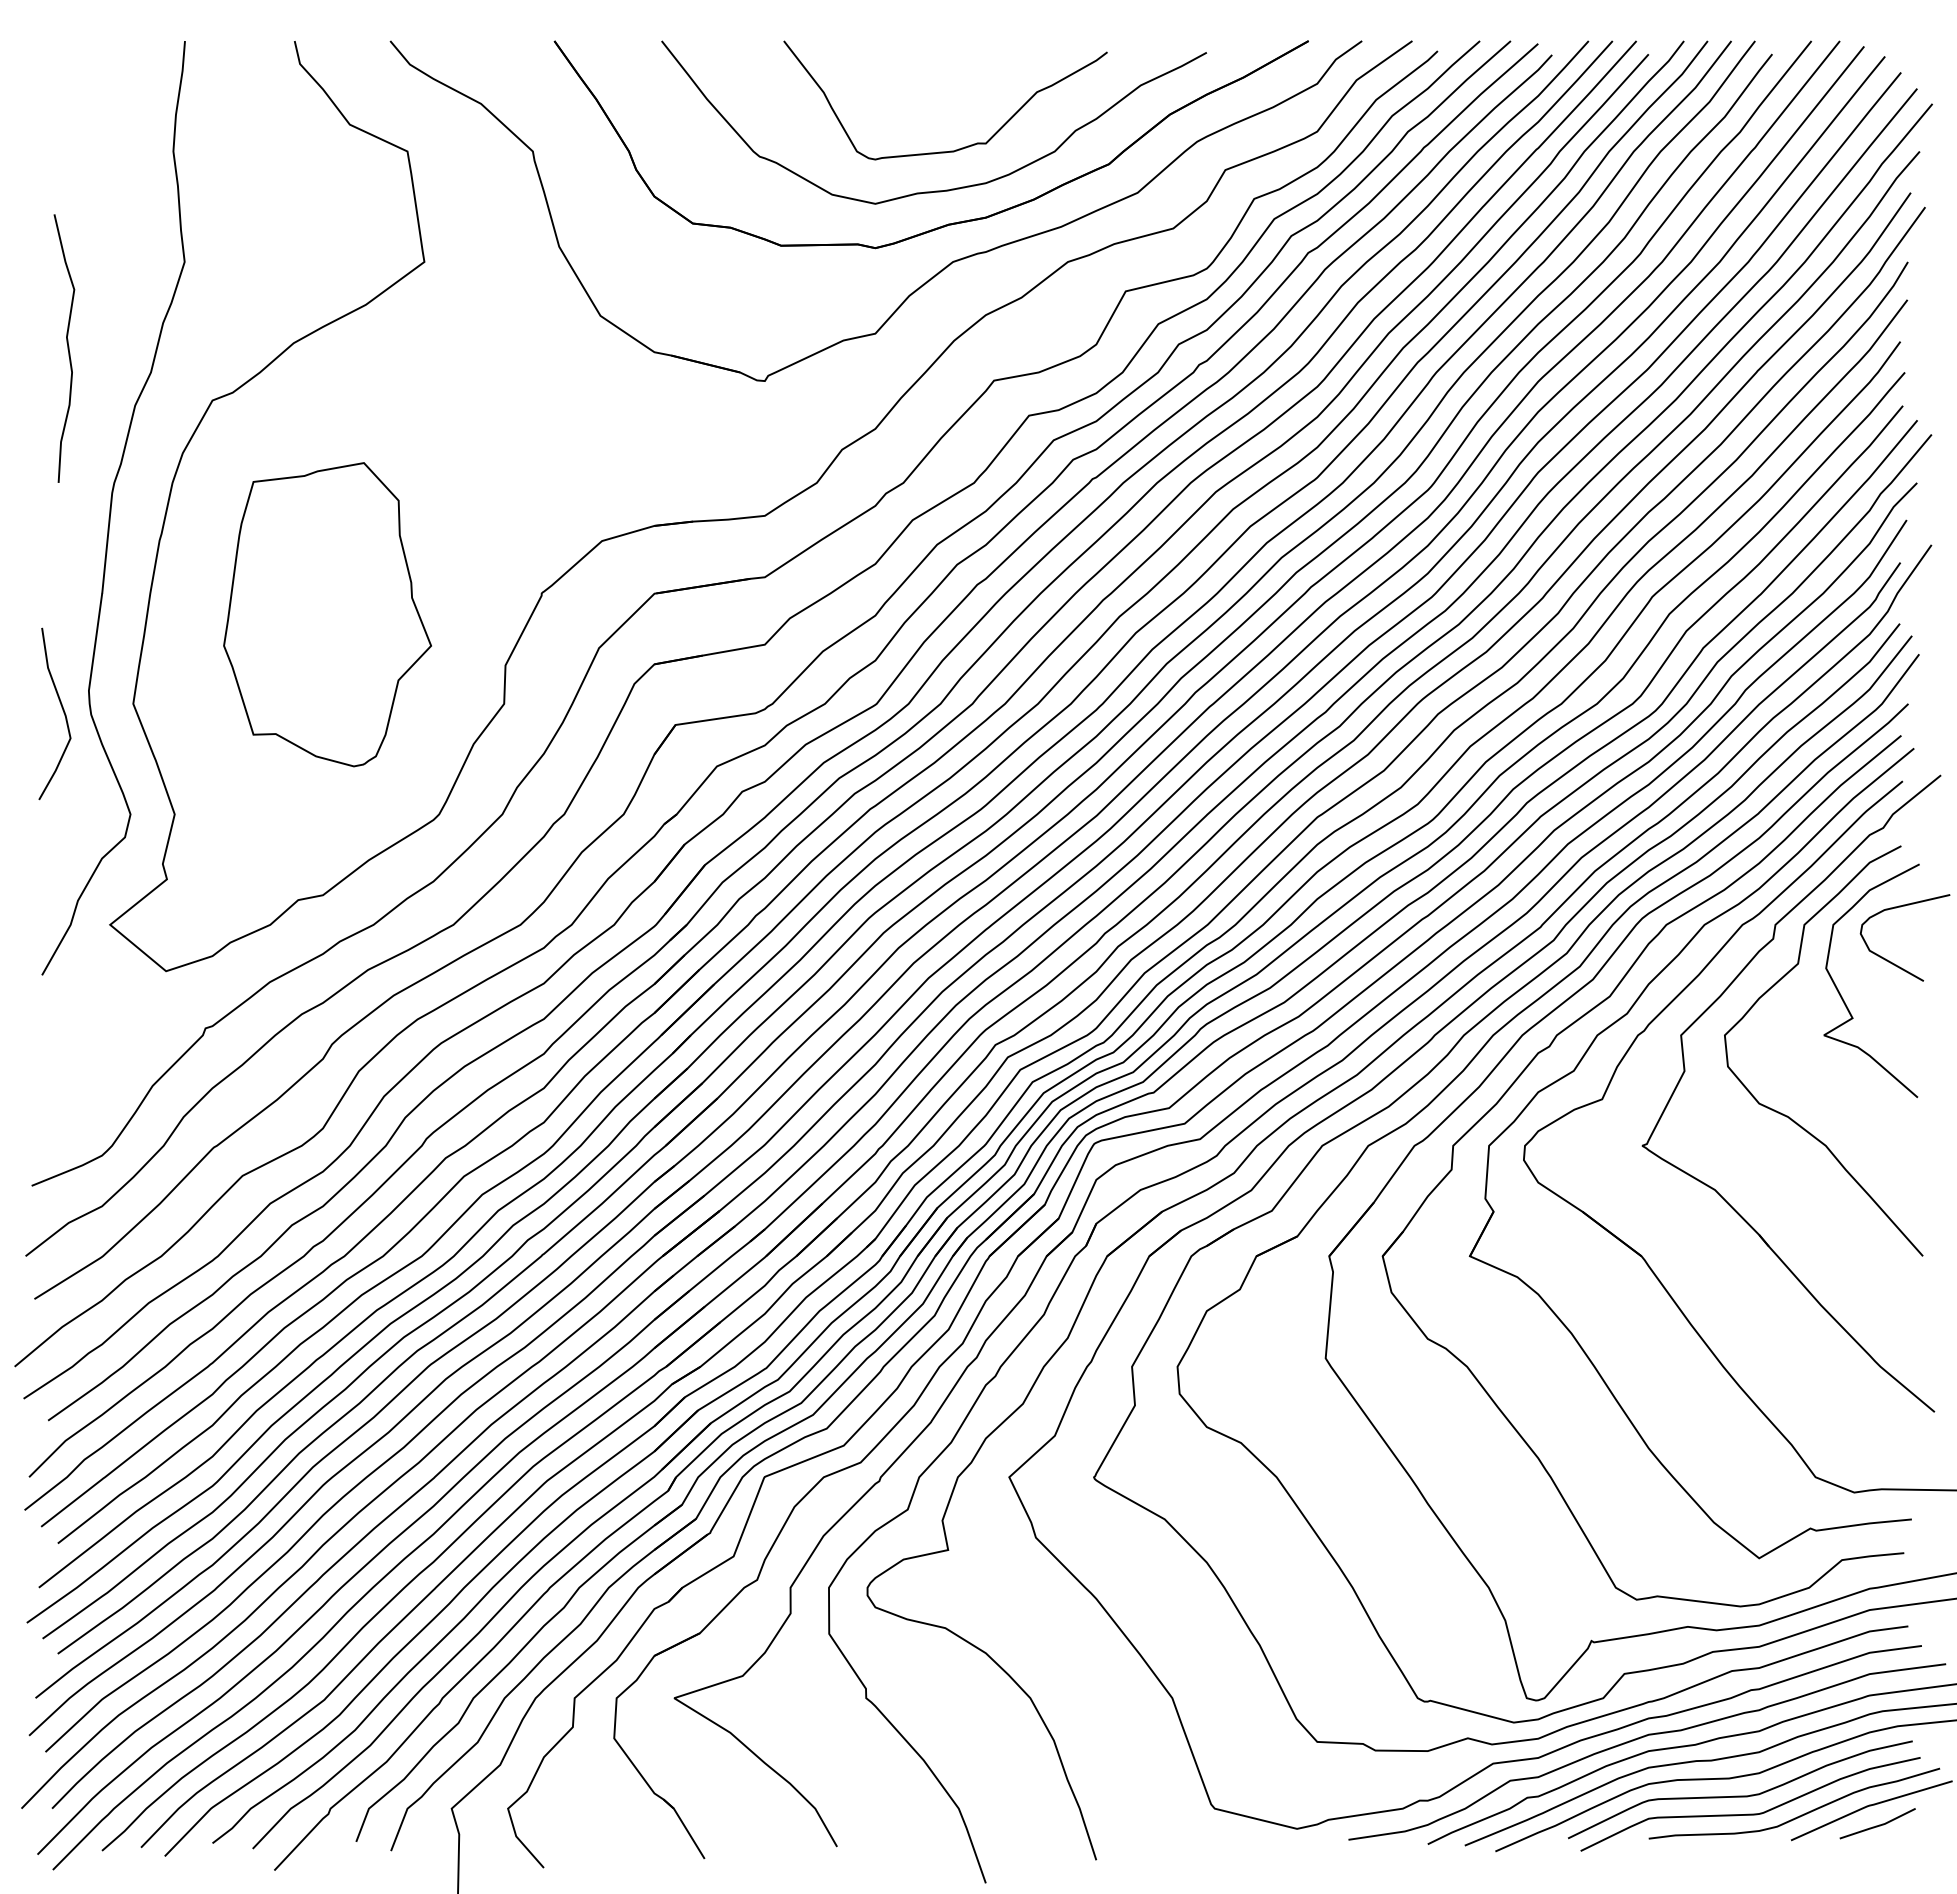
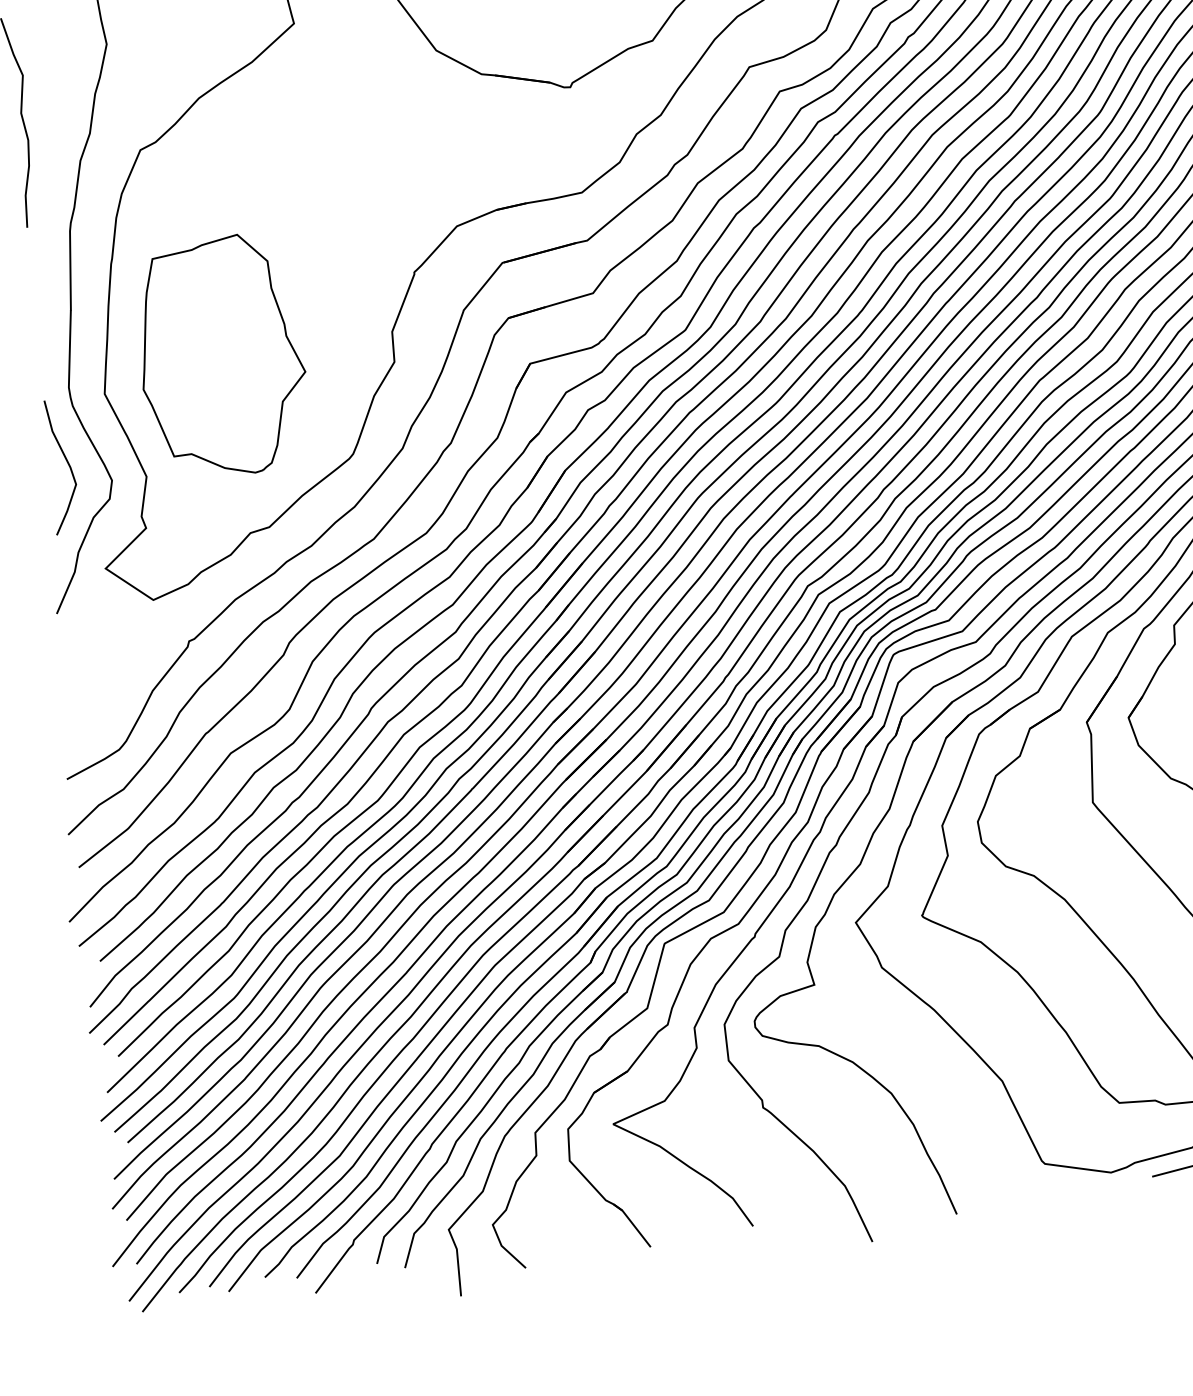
part: (327, 614) -> (221, 356), moved
curve: (62, 710) -> (67, 463), moved

